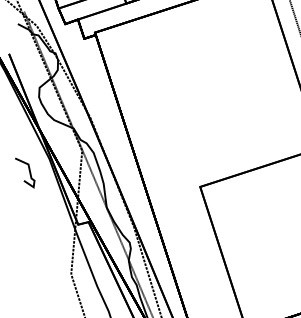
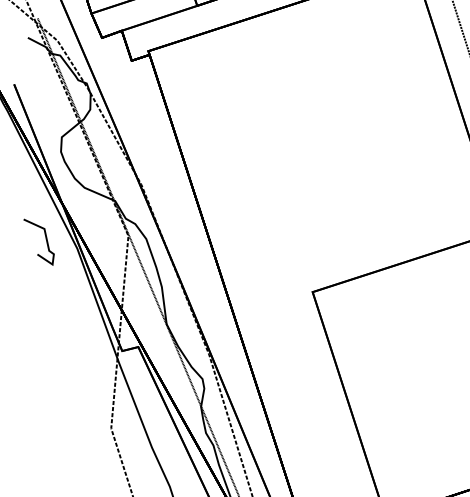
curve: (28, 170) -> (44, 238), moved

